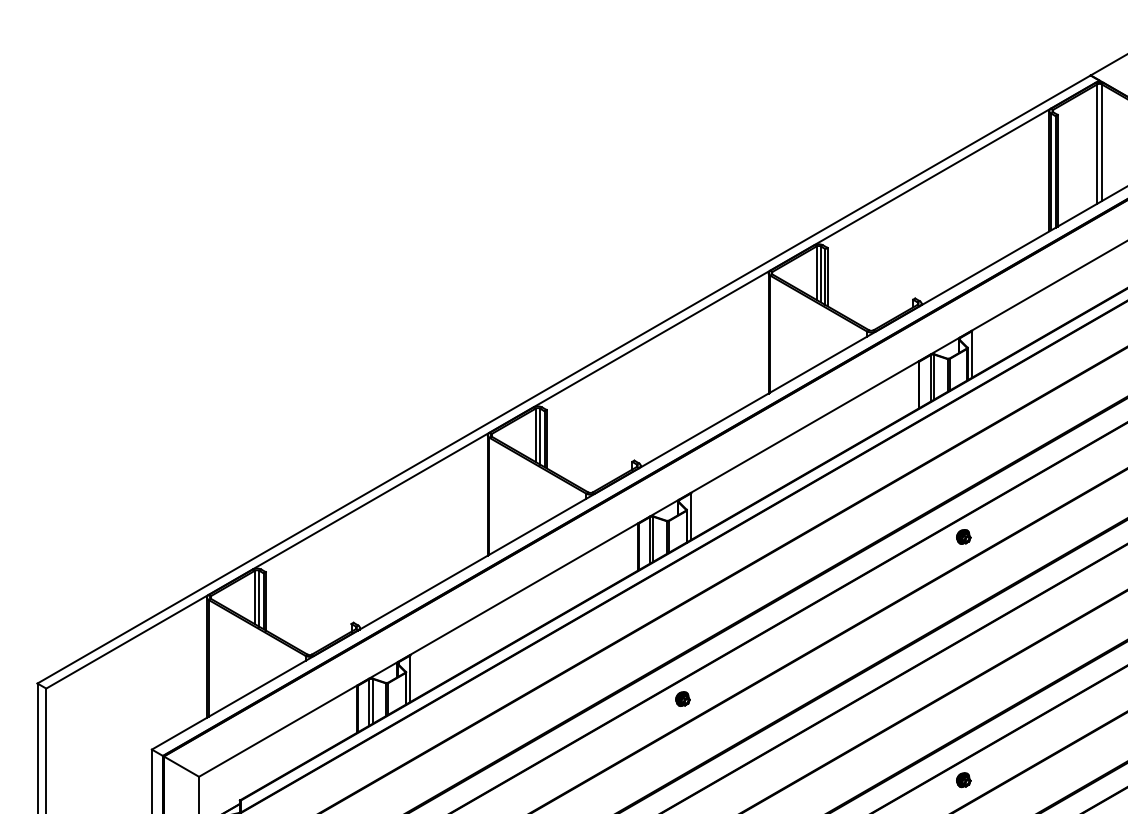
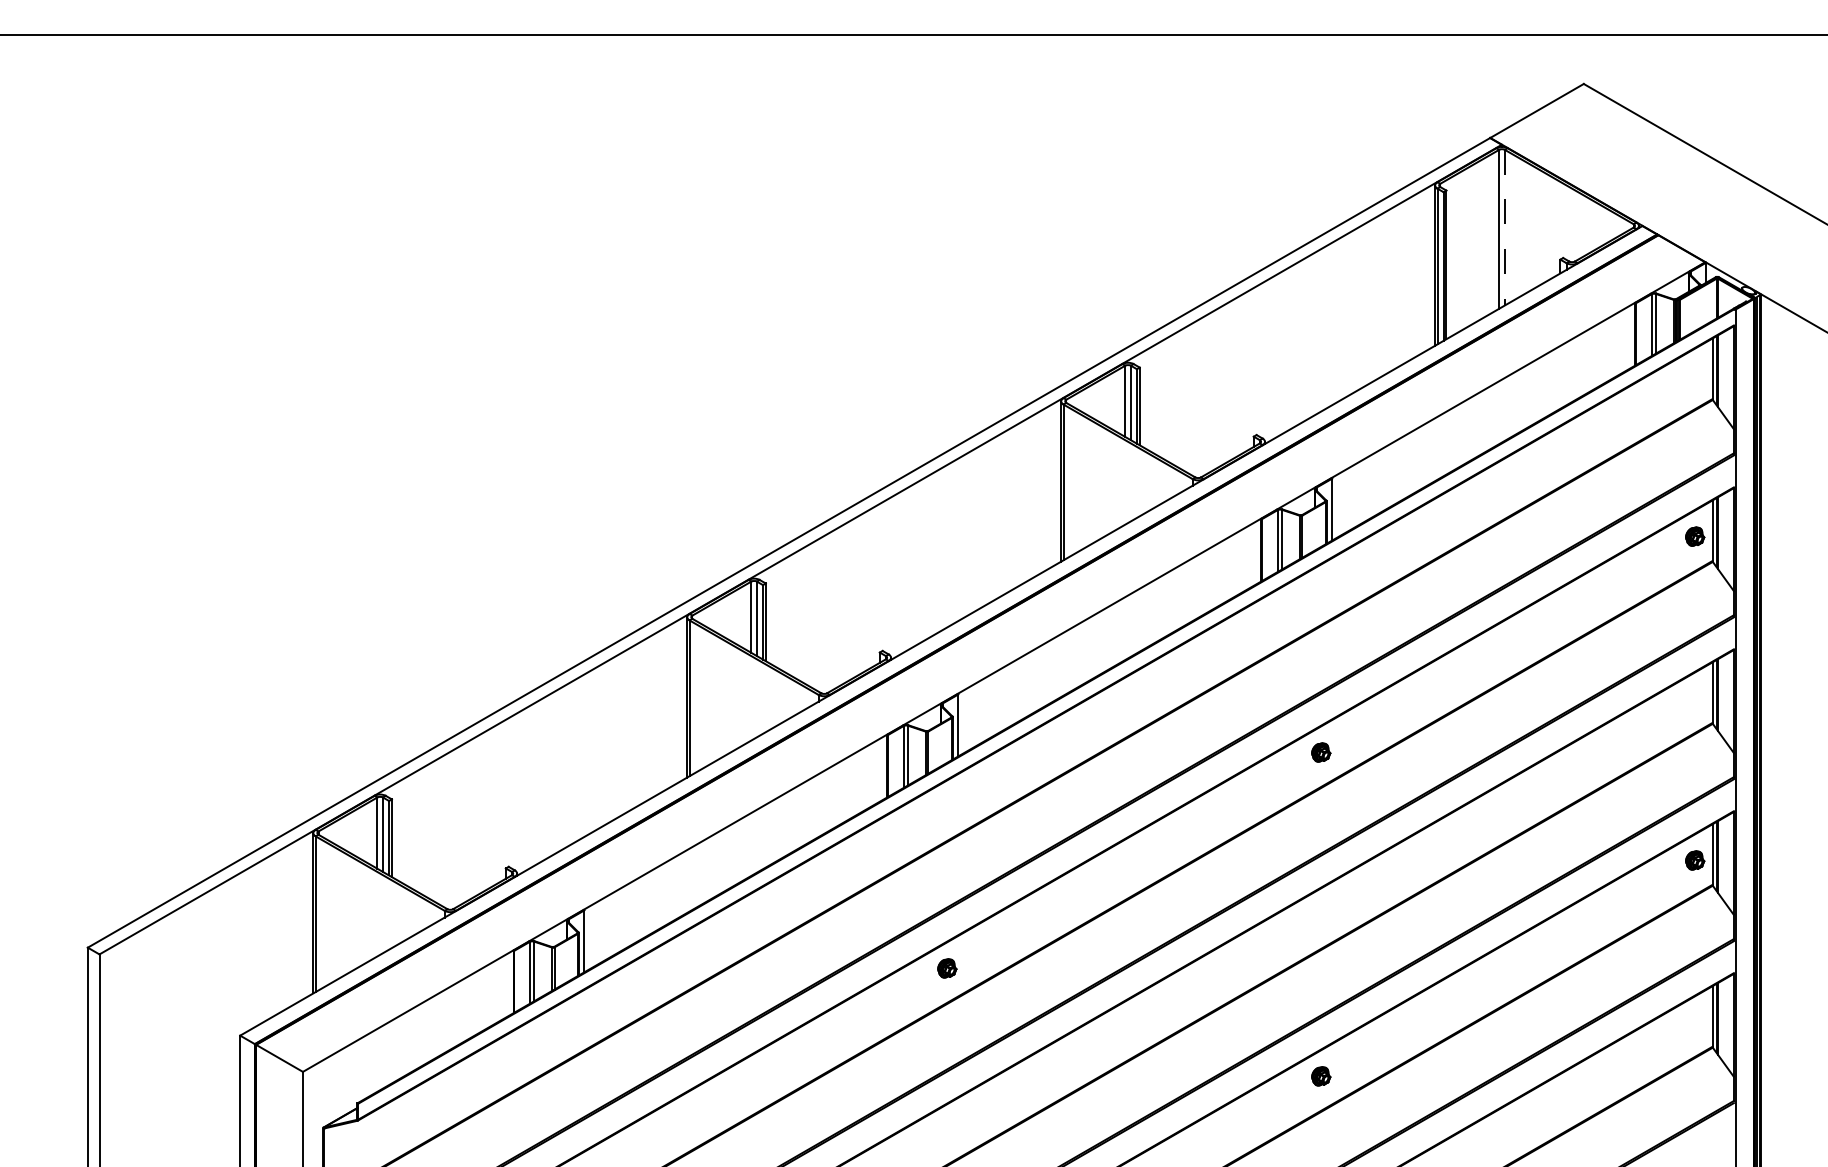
line: (1101, 142) -> (1504, 227), solid -> dashed

